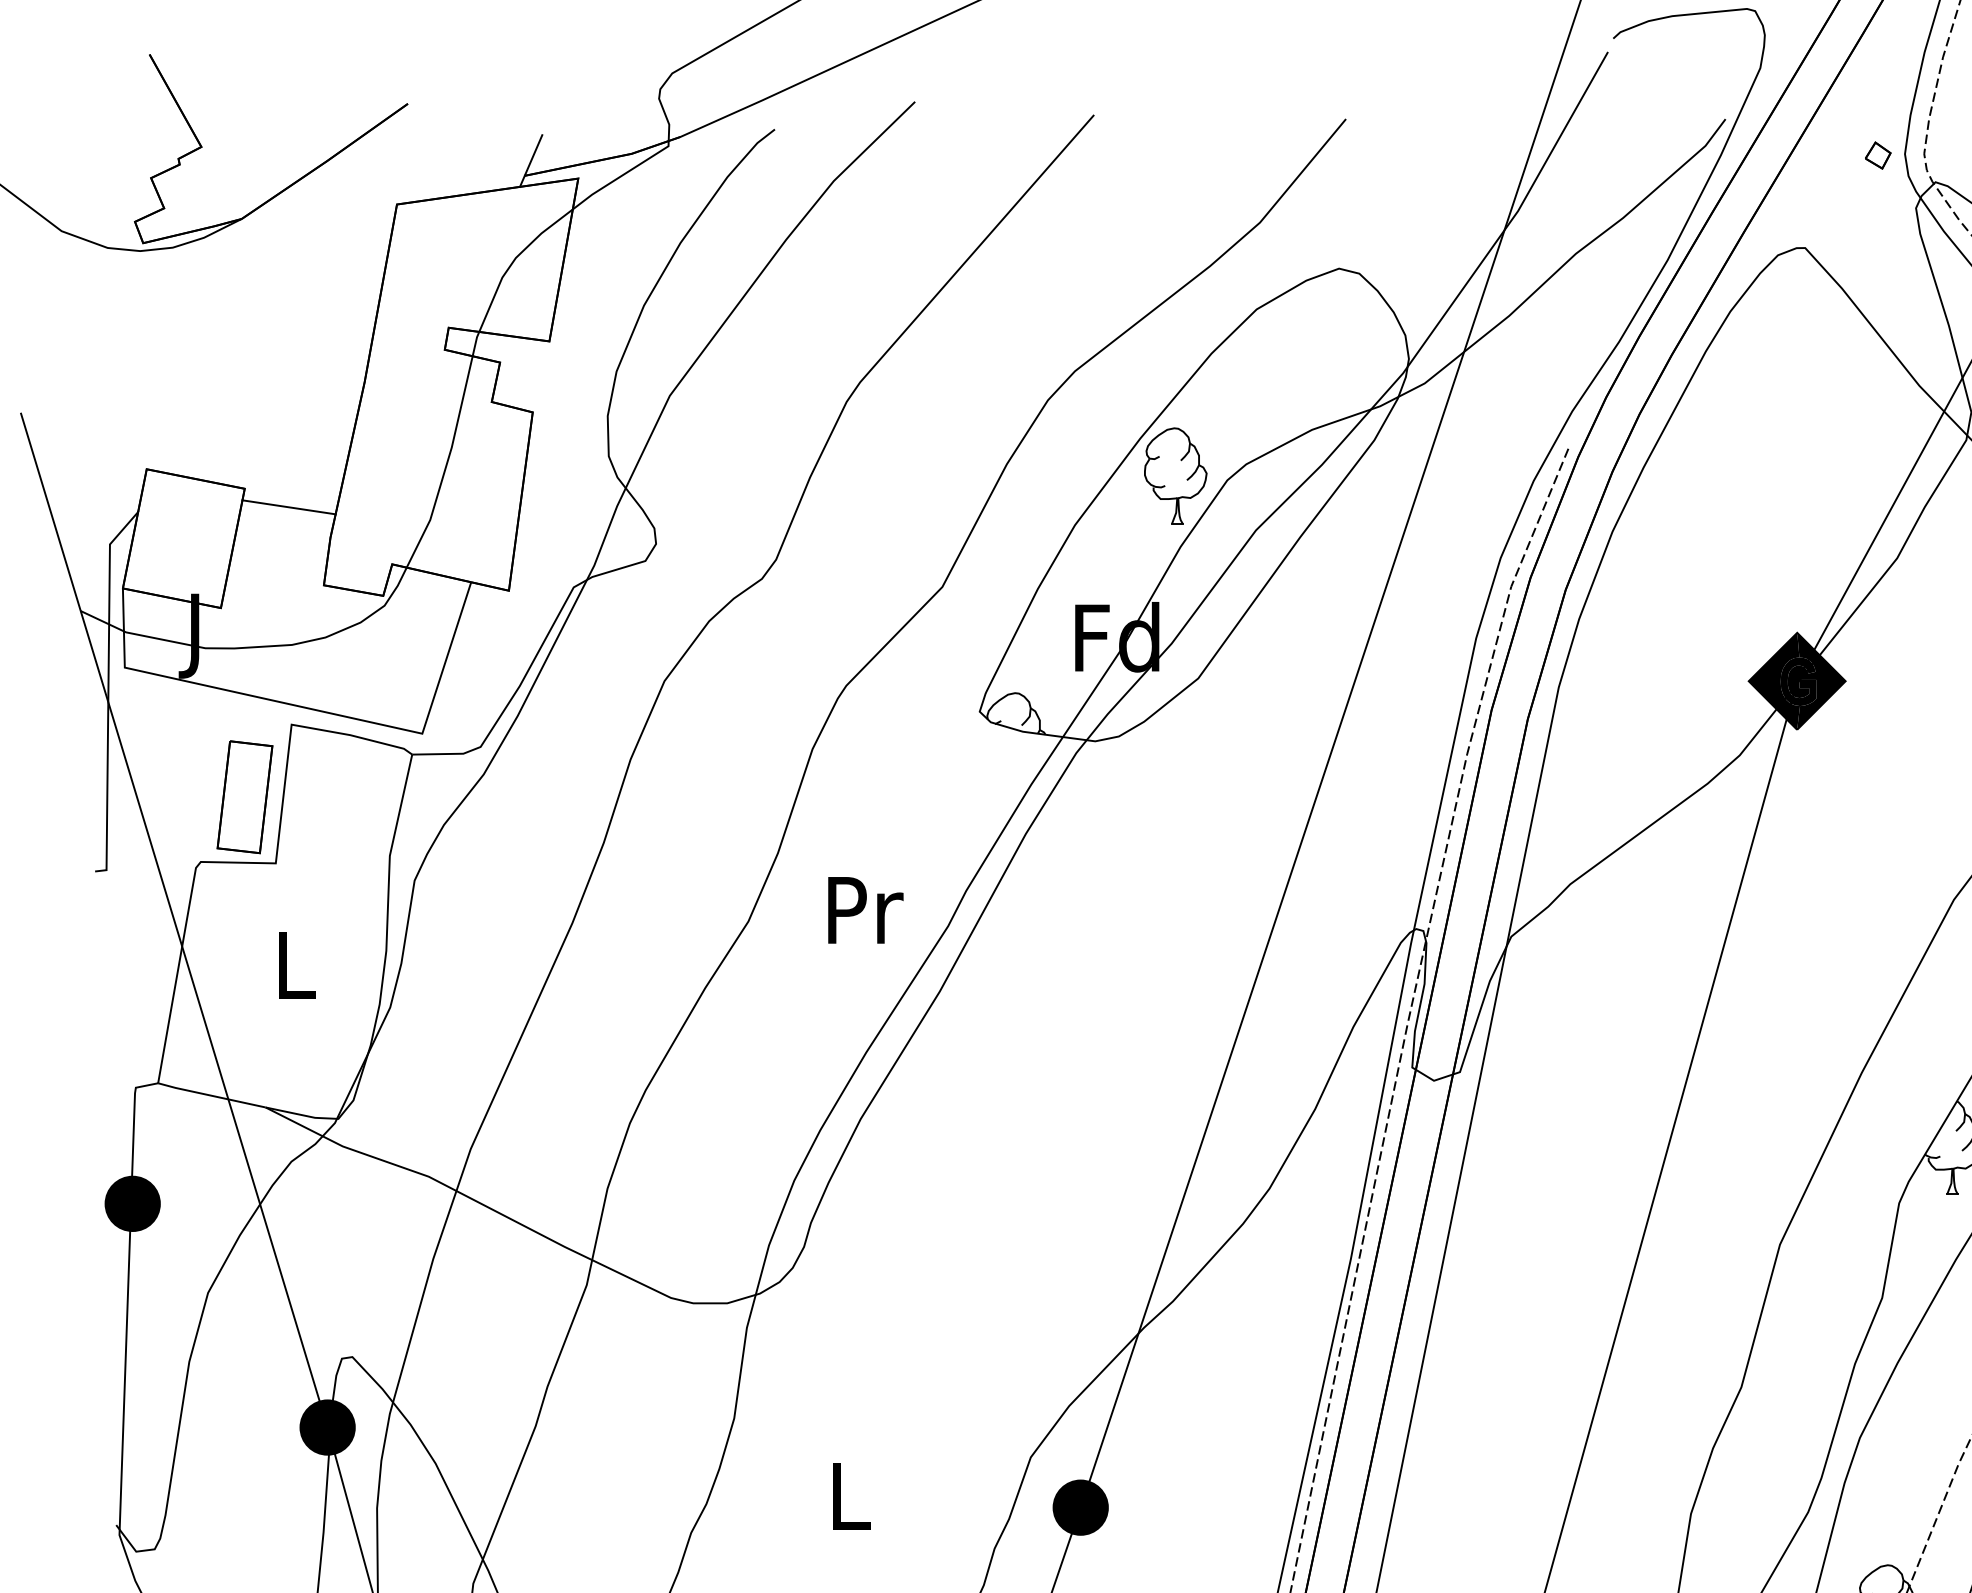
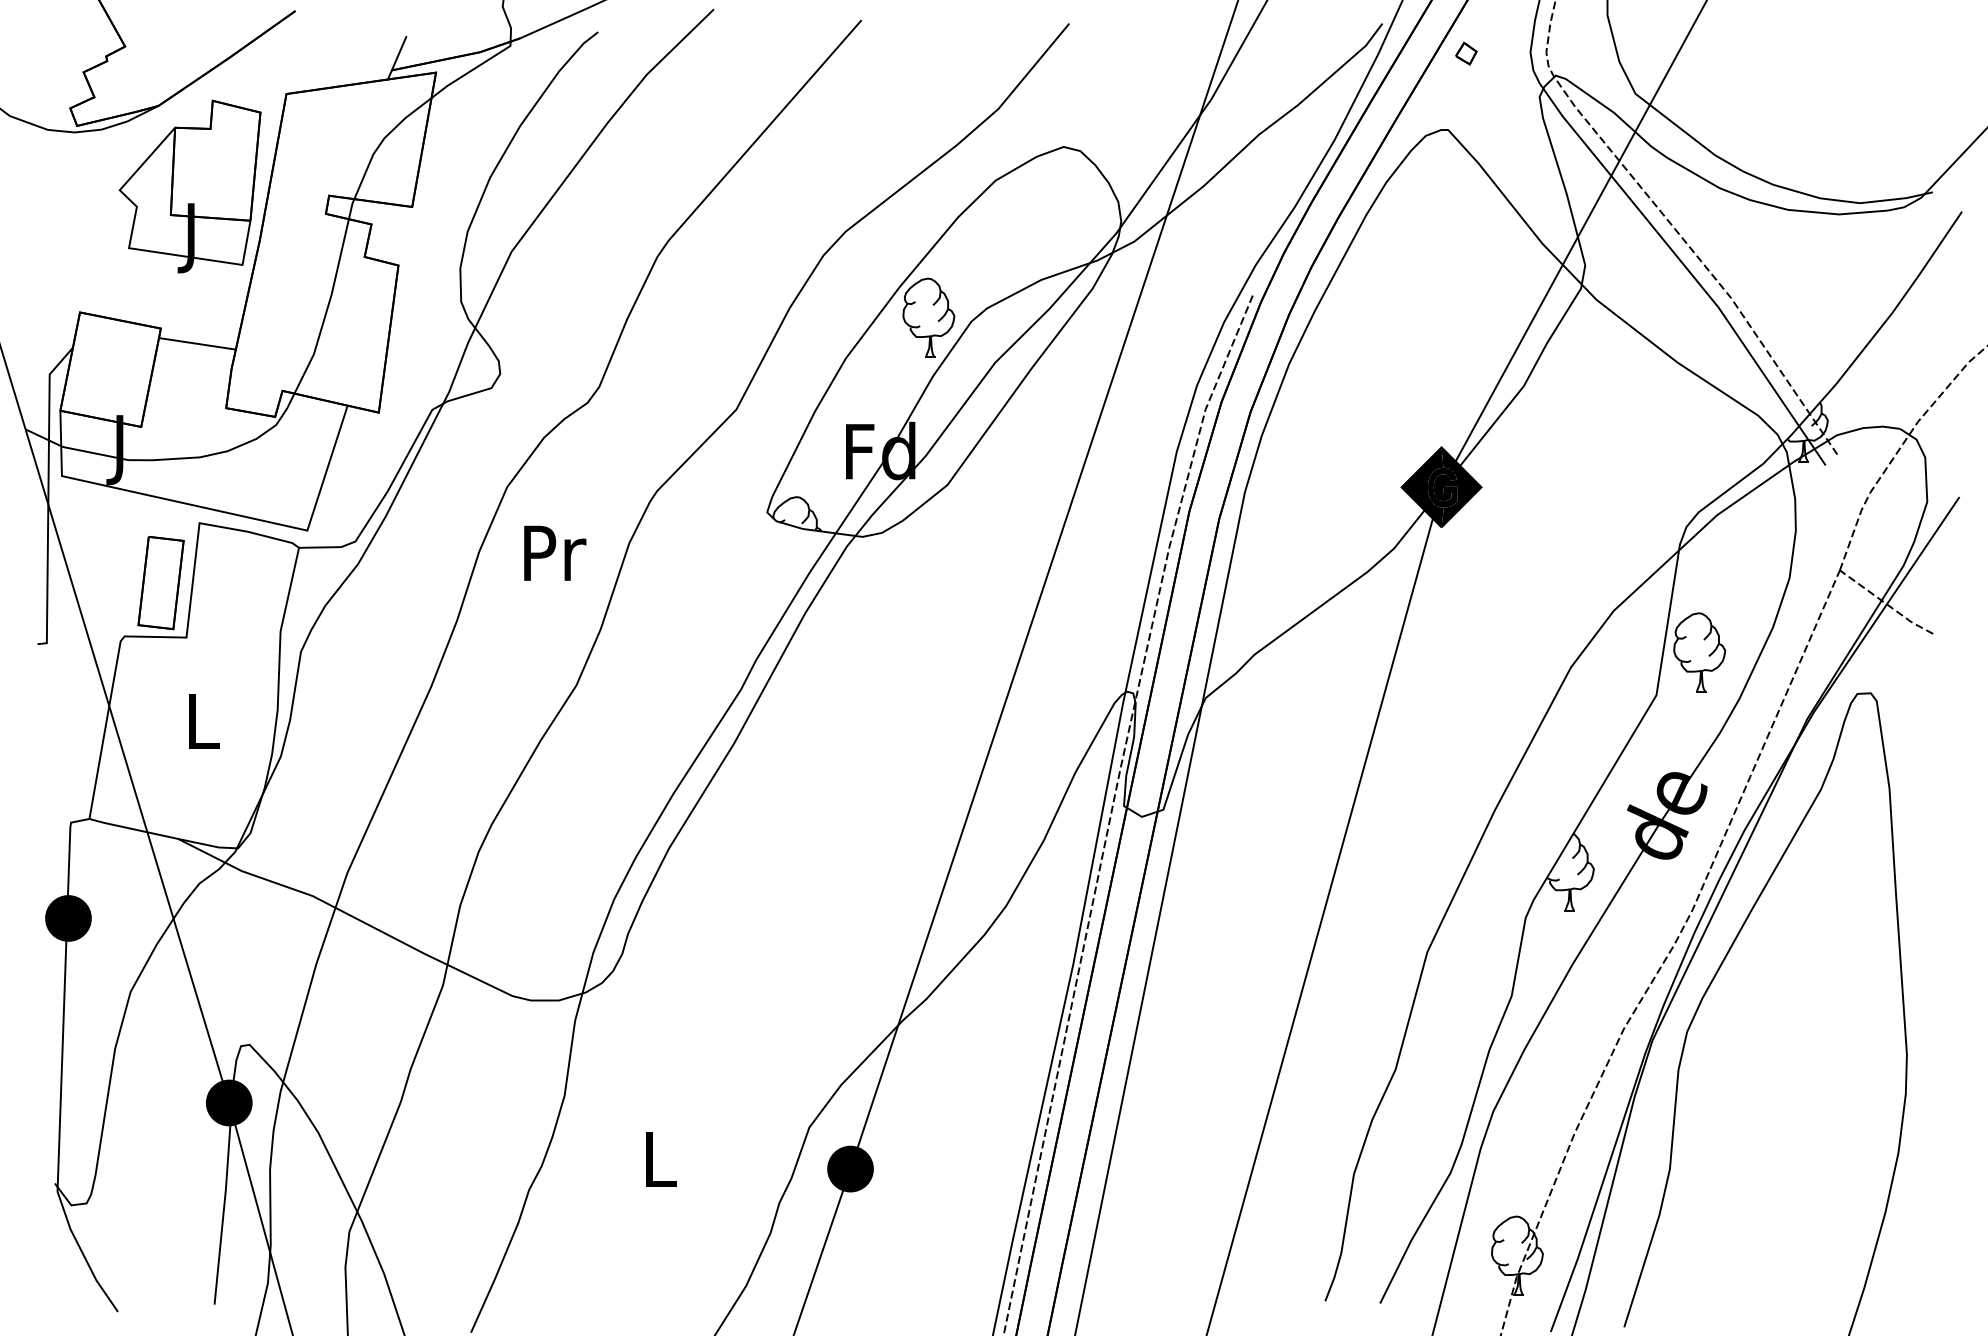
part: (1878, 155) -> (1466, 53), moved
part: (279, 316) -> (189, 186), added
text: (866, 909) -> (555, 552), moved

